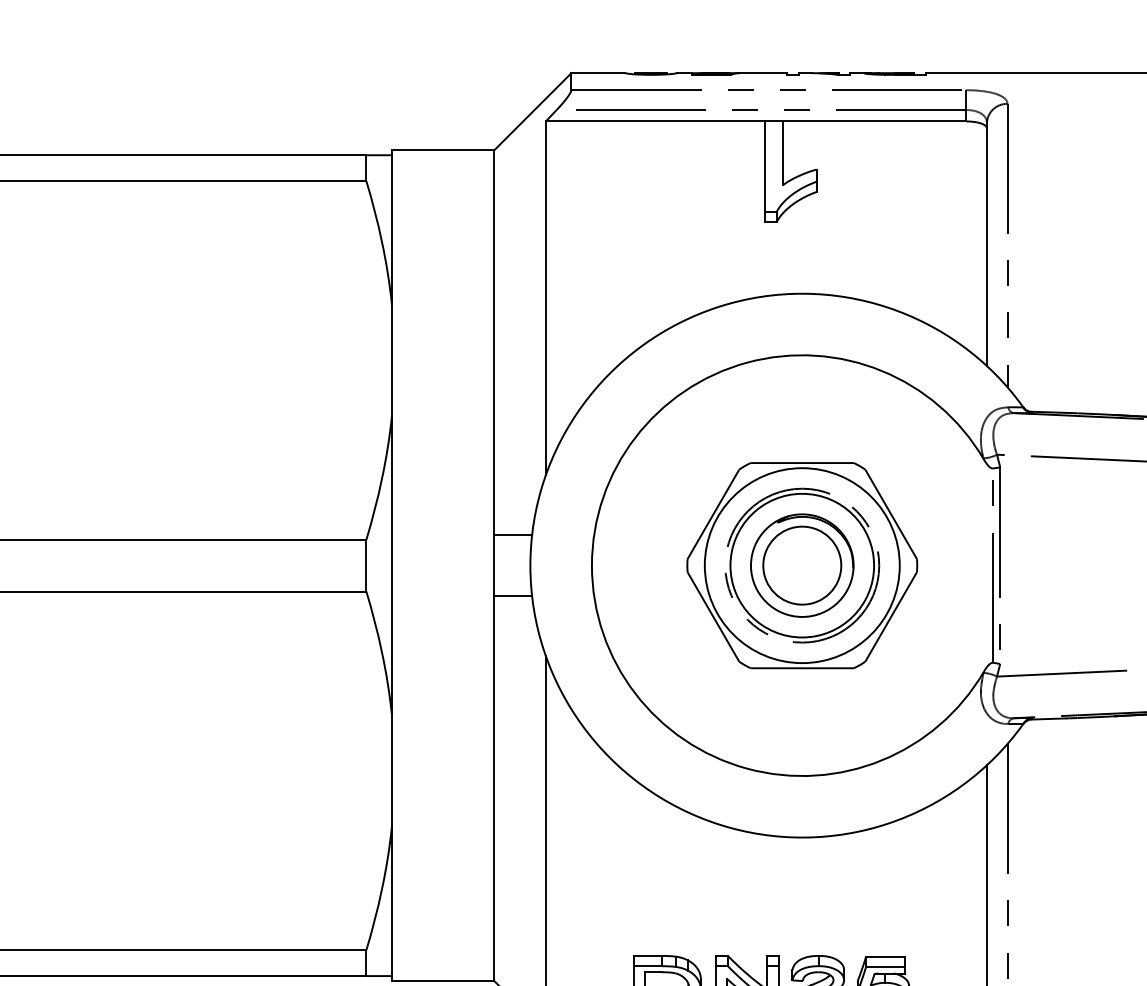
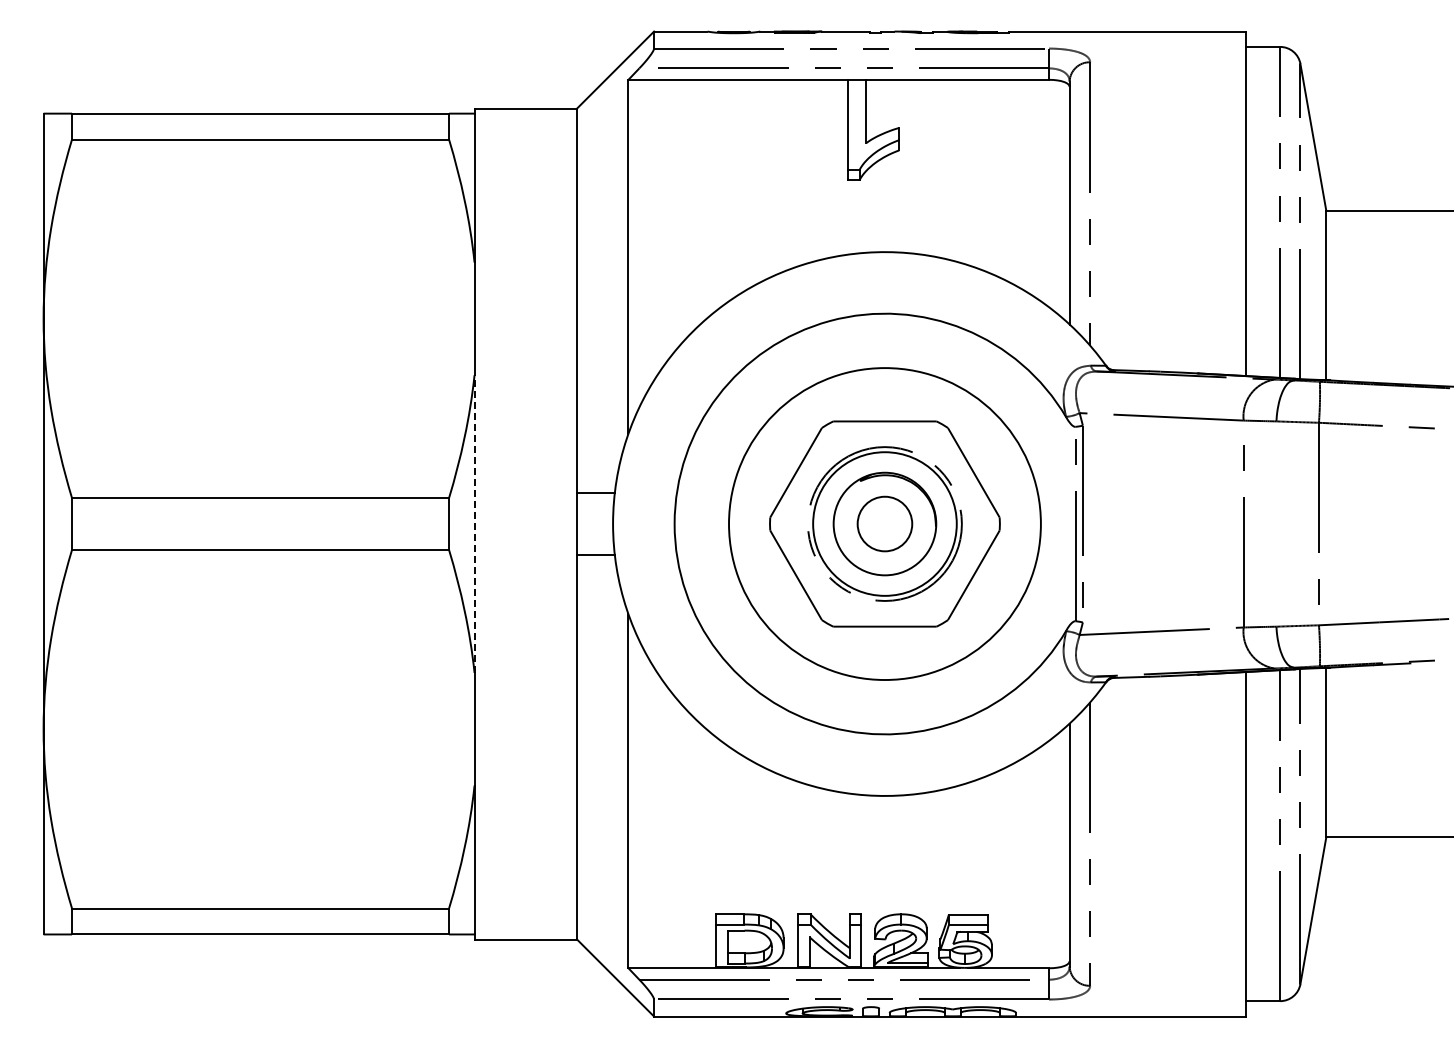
circle: (801, 565) -> (884, 523), size x1.6
line: (391, 566) -> (474, 524), solid -> dashed
circle: (801, 566) -> (884, 524), size x0.7

